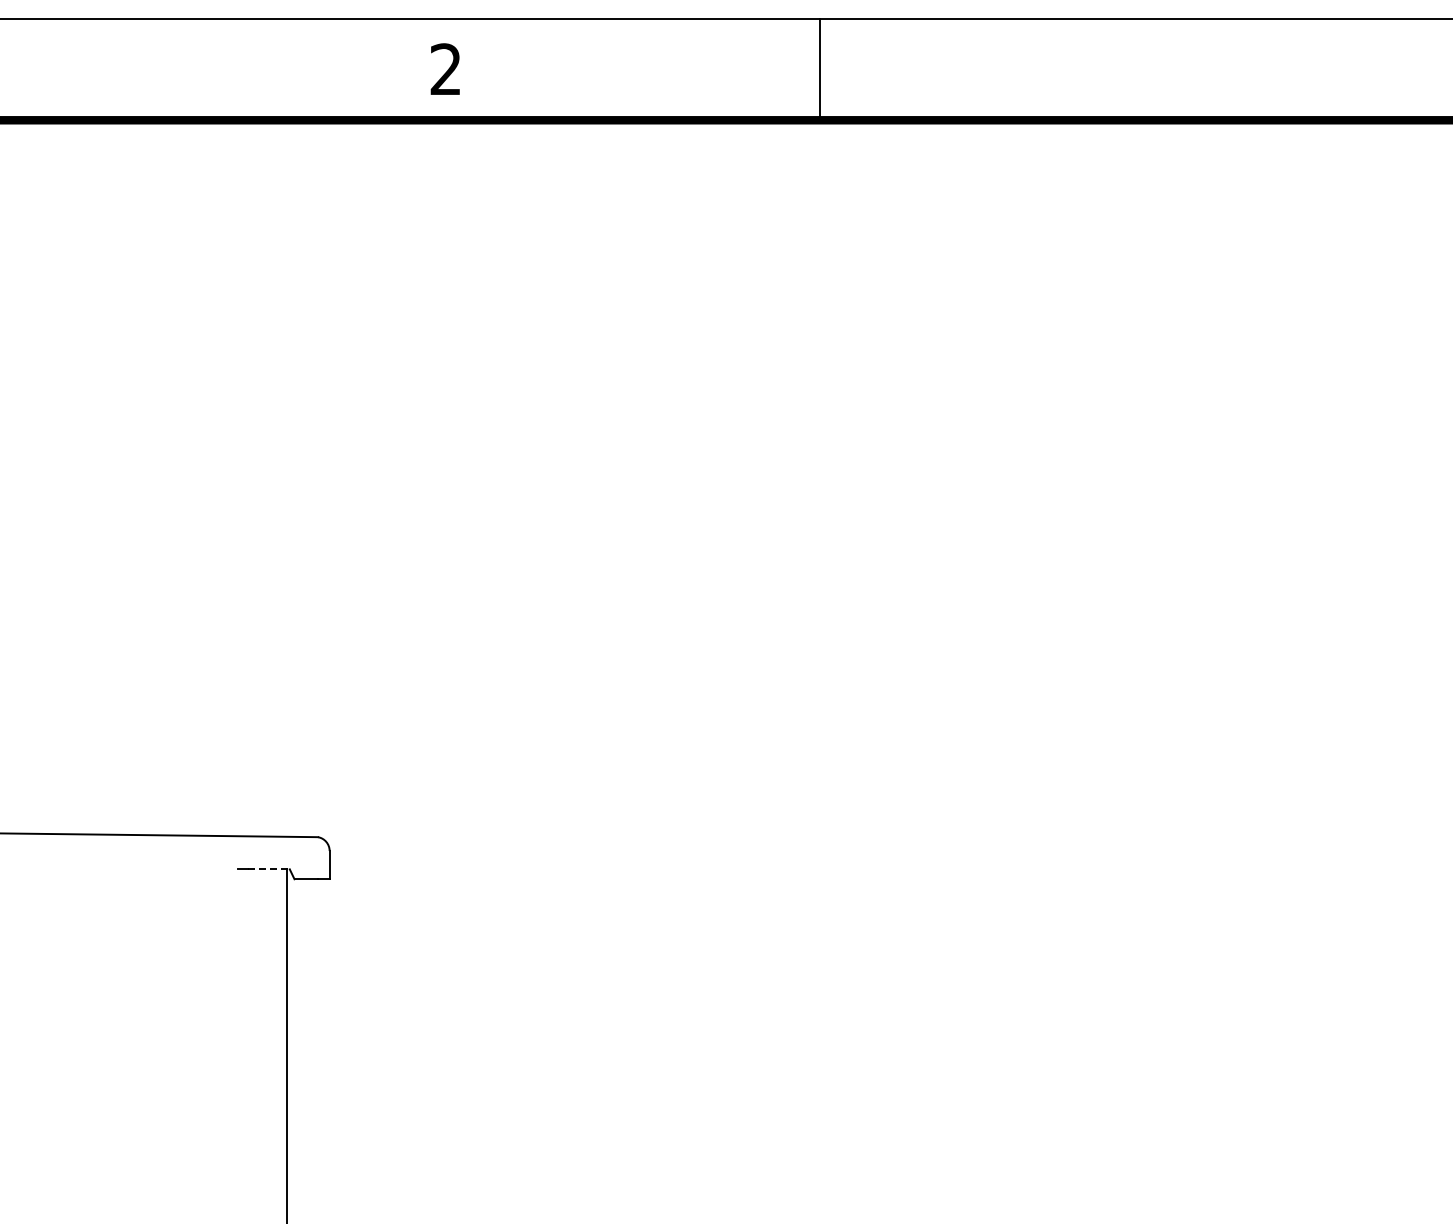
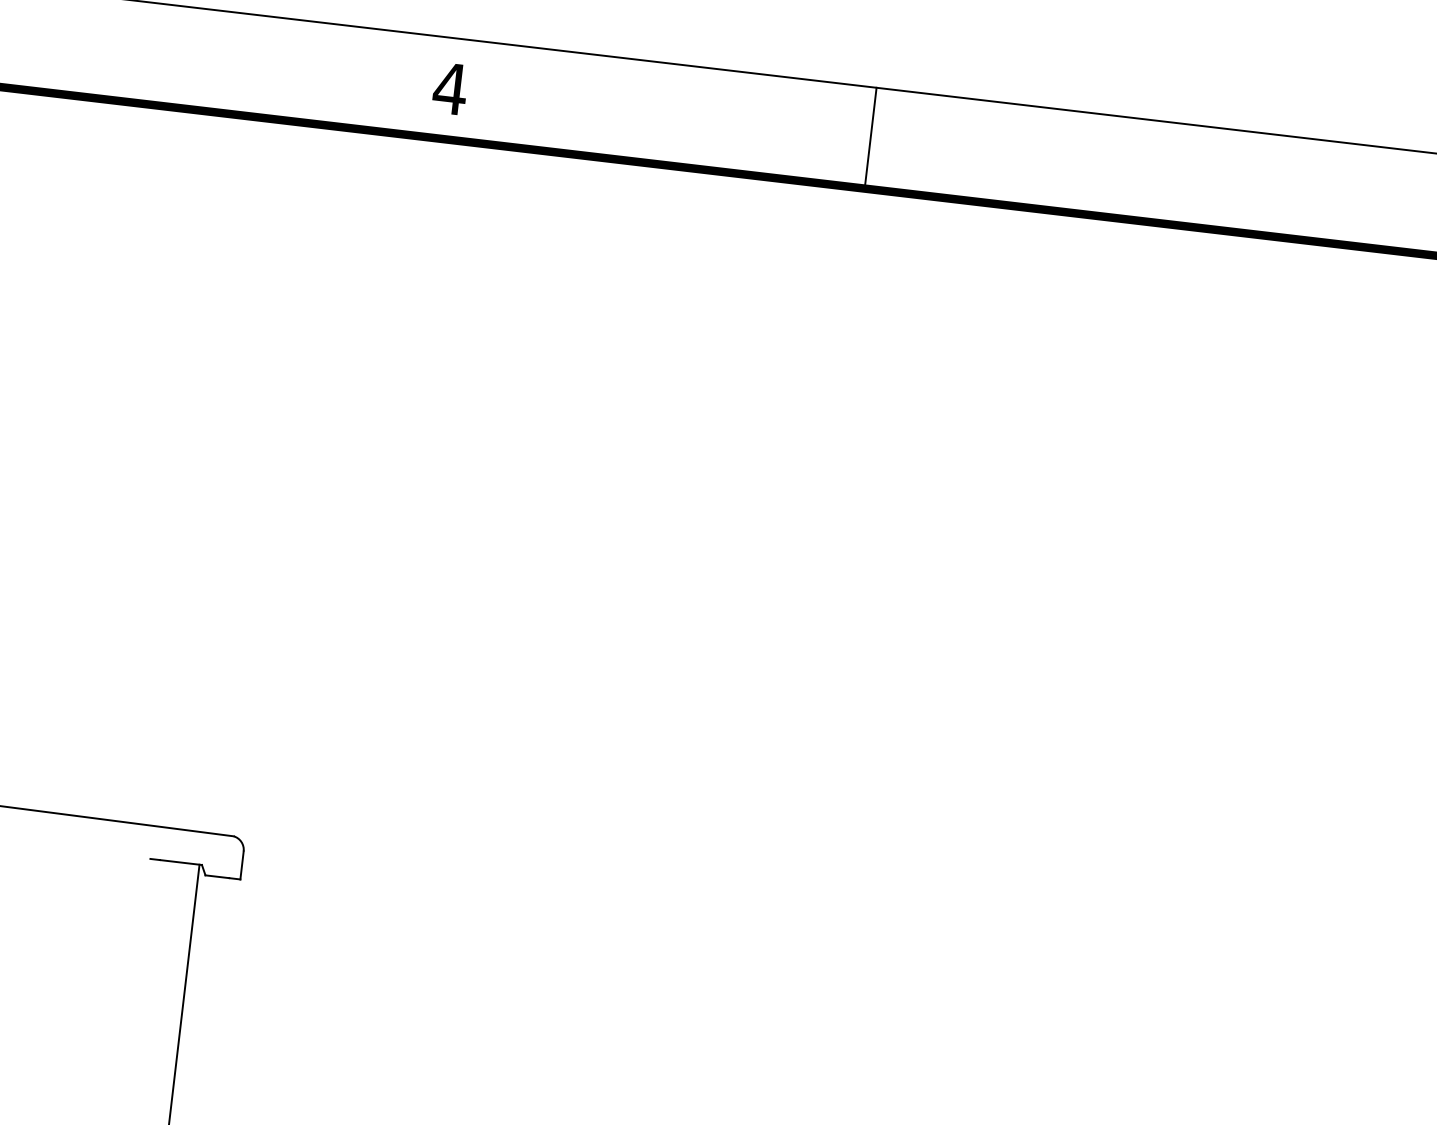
text: (445, 68) -> (450, 87), 2 -> 4
line: (820, 69) -> (871, 138), moved
line: (269, 869) -> (181, 862), dashed -> solid

